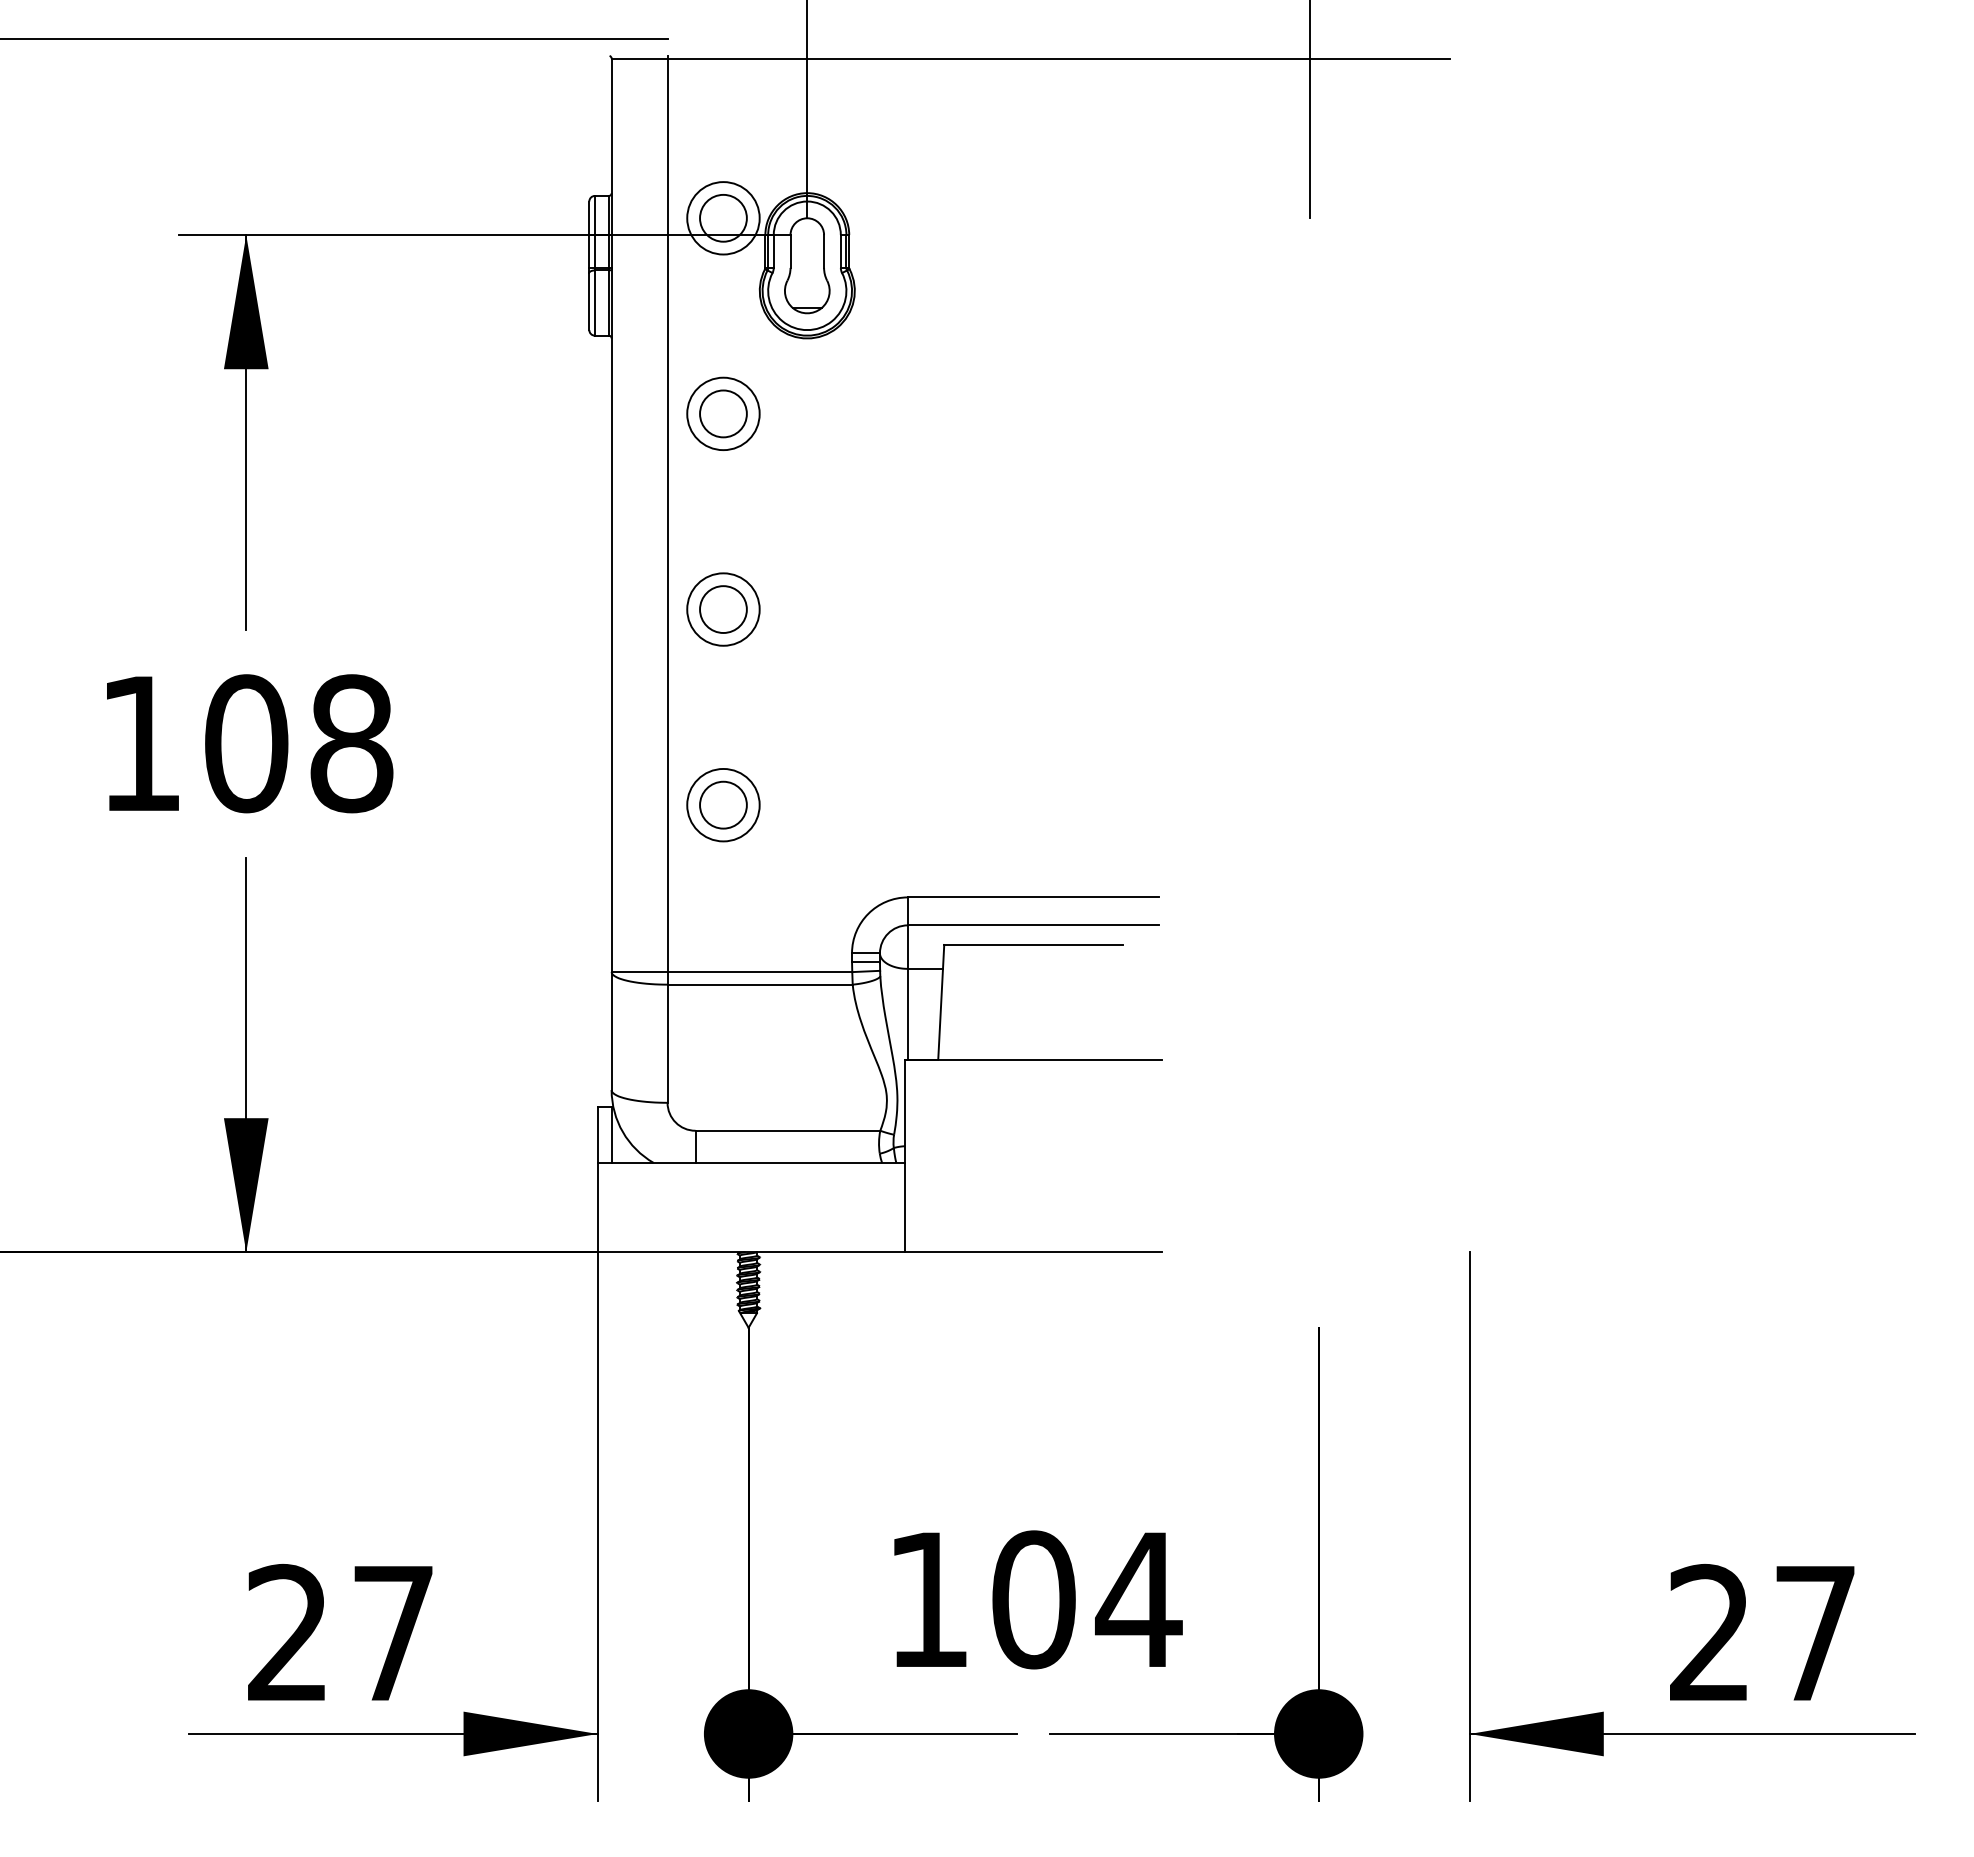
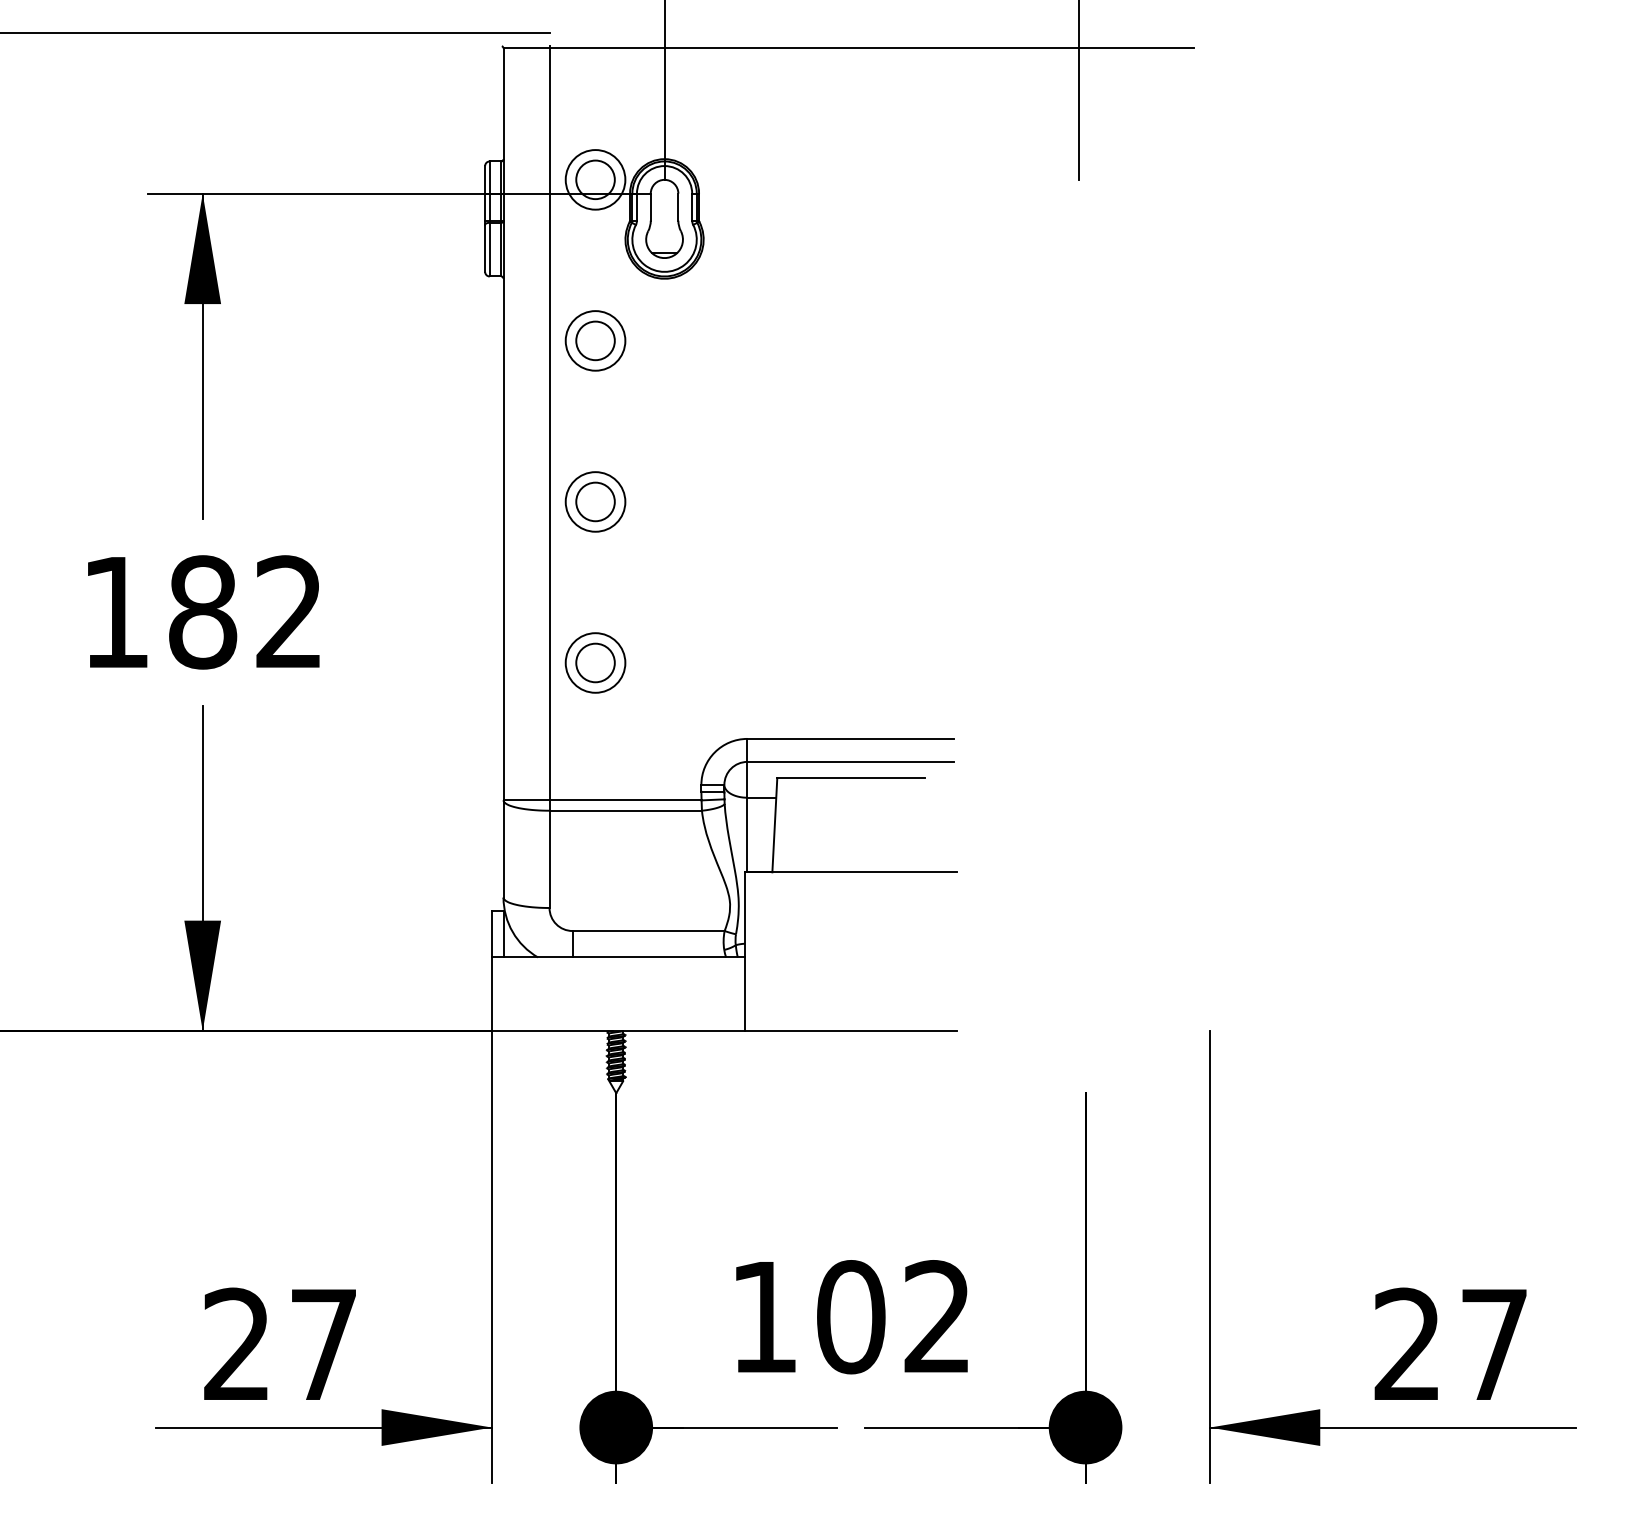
text: (299, 743) -> (246, 612), 108 -> 182
text: (1138, 1598) -> (937, 1316), 104 -> 102

